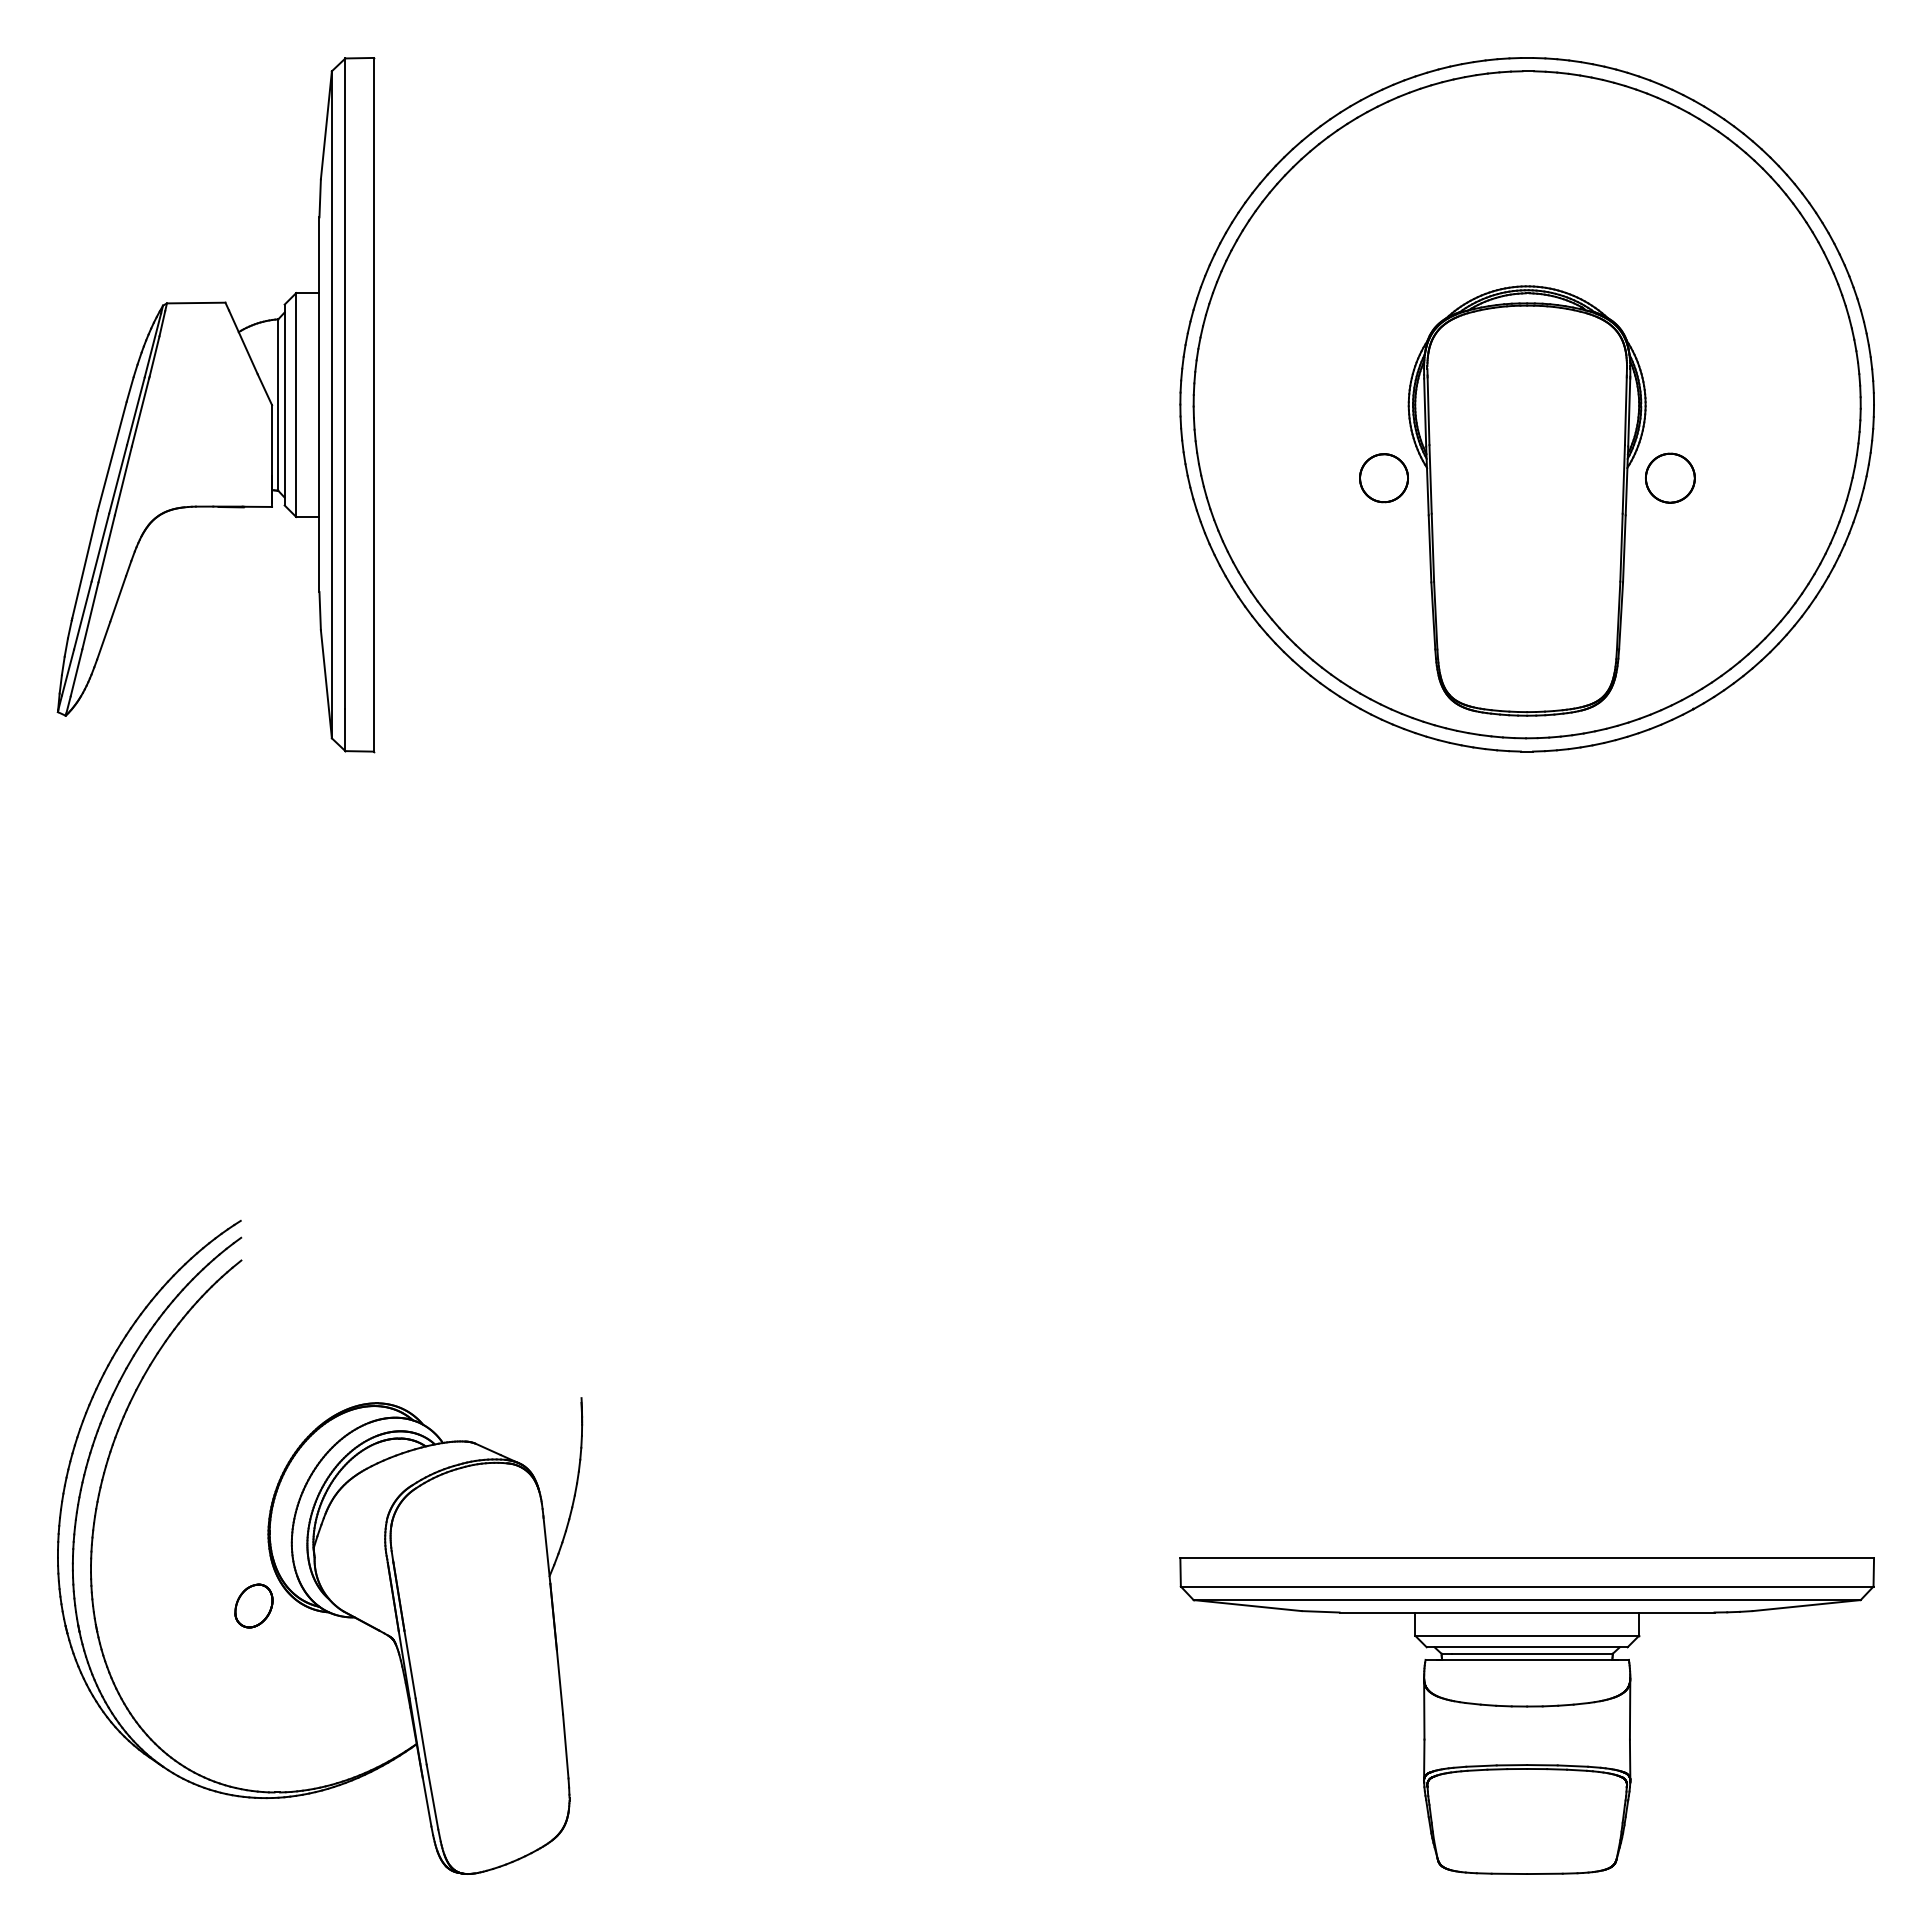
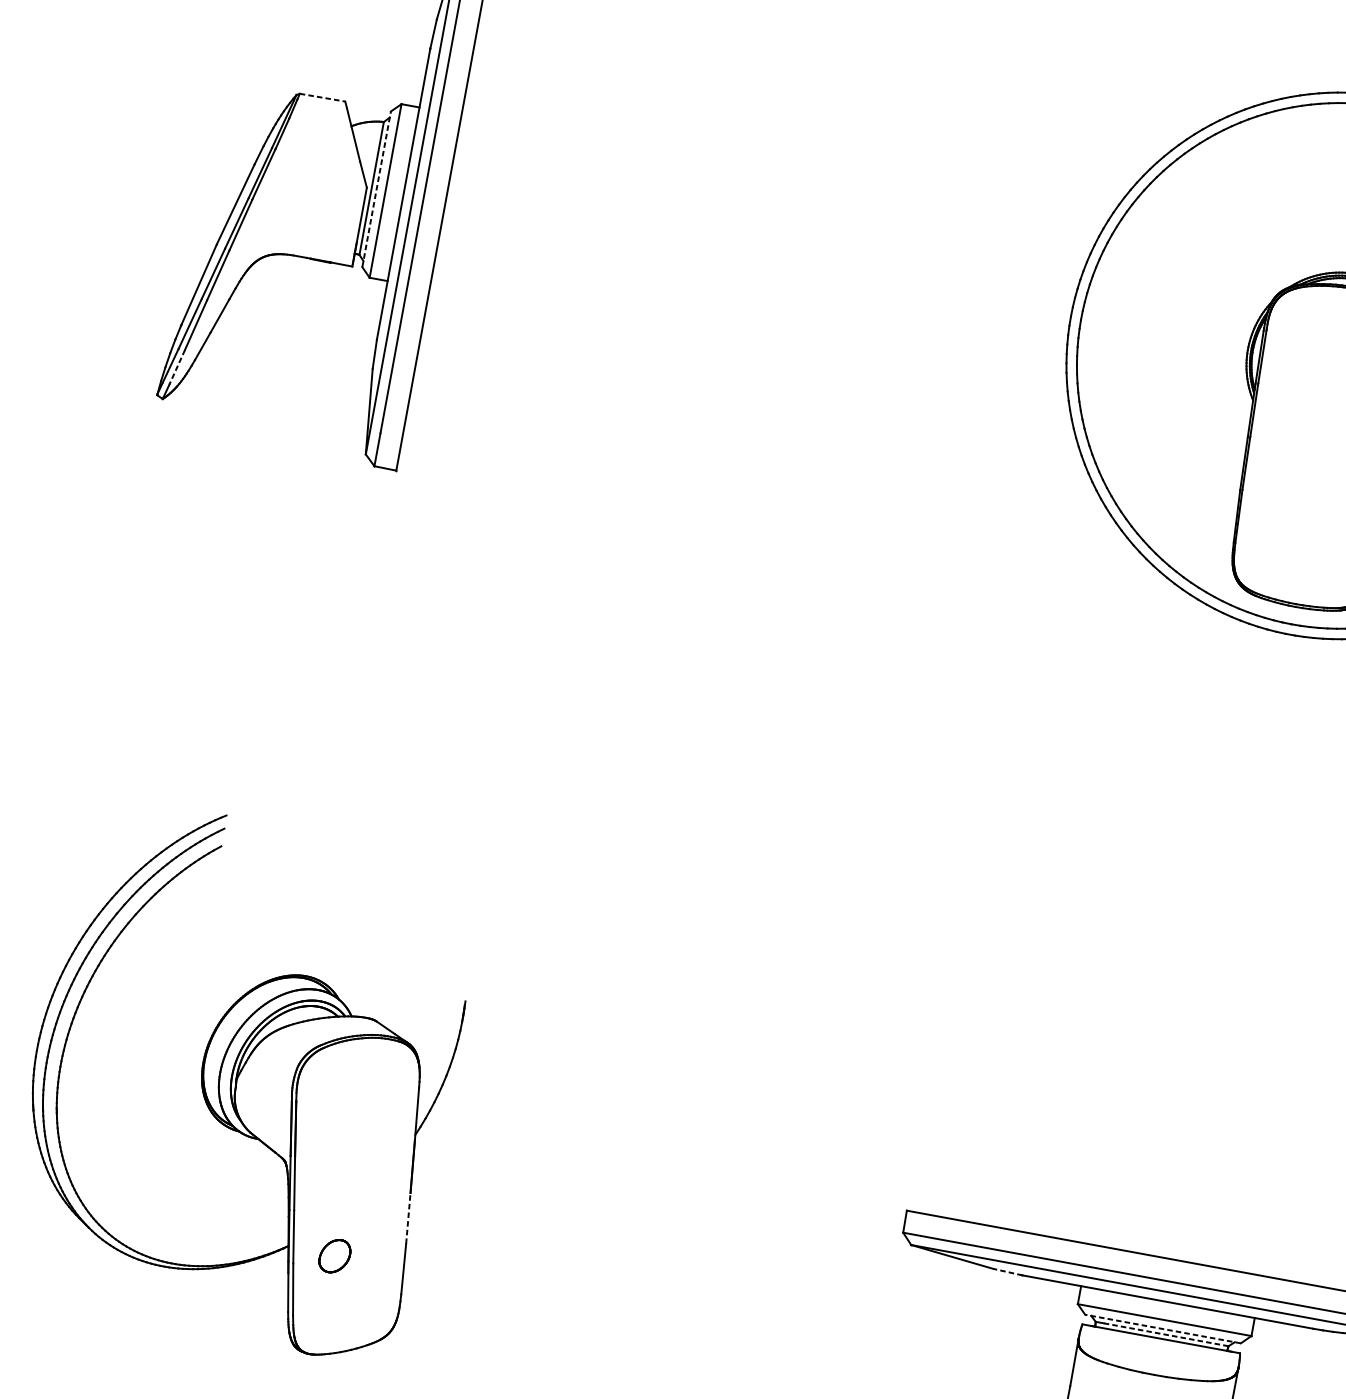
line: (196, 303) -> (322, 98), solid -> dashed
line: (284, 404) -> (376, 188), solid -> dashed
part: (1383, 478) -> (1217, 402), removed
line: (76, 673) -> (177, 367), solid -> dashed
part: (253, 1605) -> (334, 1255), moved
line: (1320, 1611) -> (1007, 1271), solid -> dashed
line: (1526, 1647) -> (1162, 1329), solid -> dashed
line: (1531, 1653) -> (1165, 1334), solid -> dashed
line: (559, 1681) -> (408, 1217), solid -> dashed

